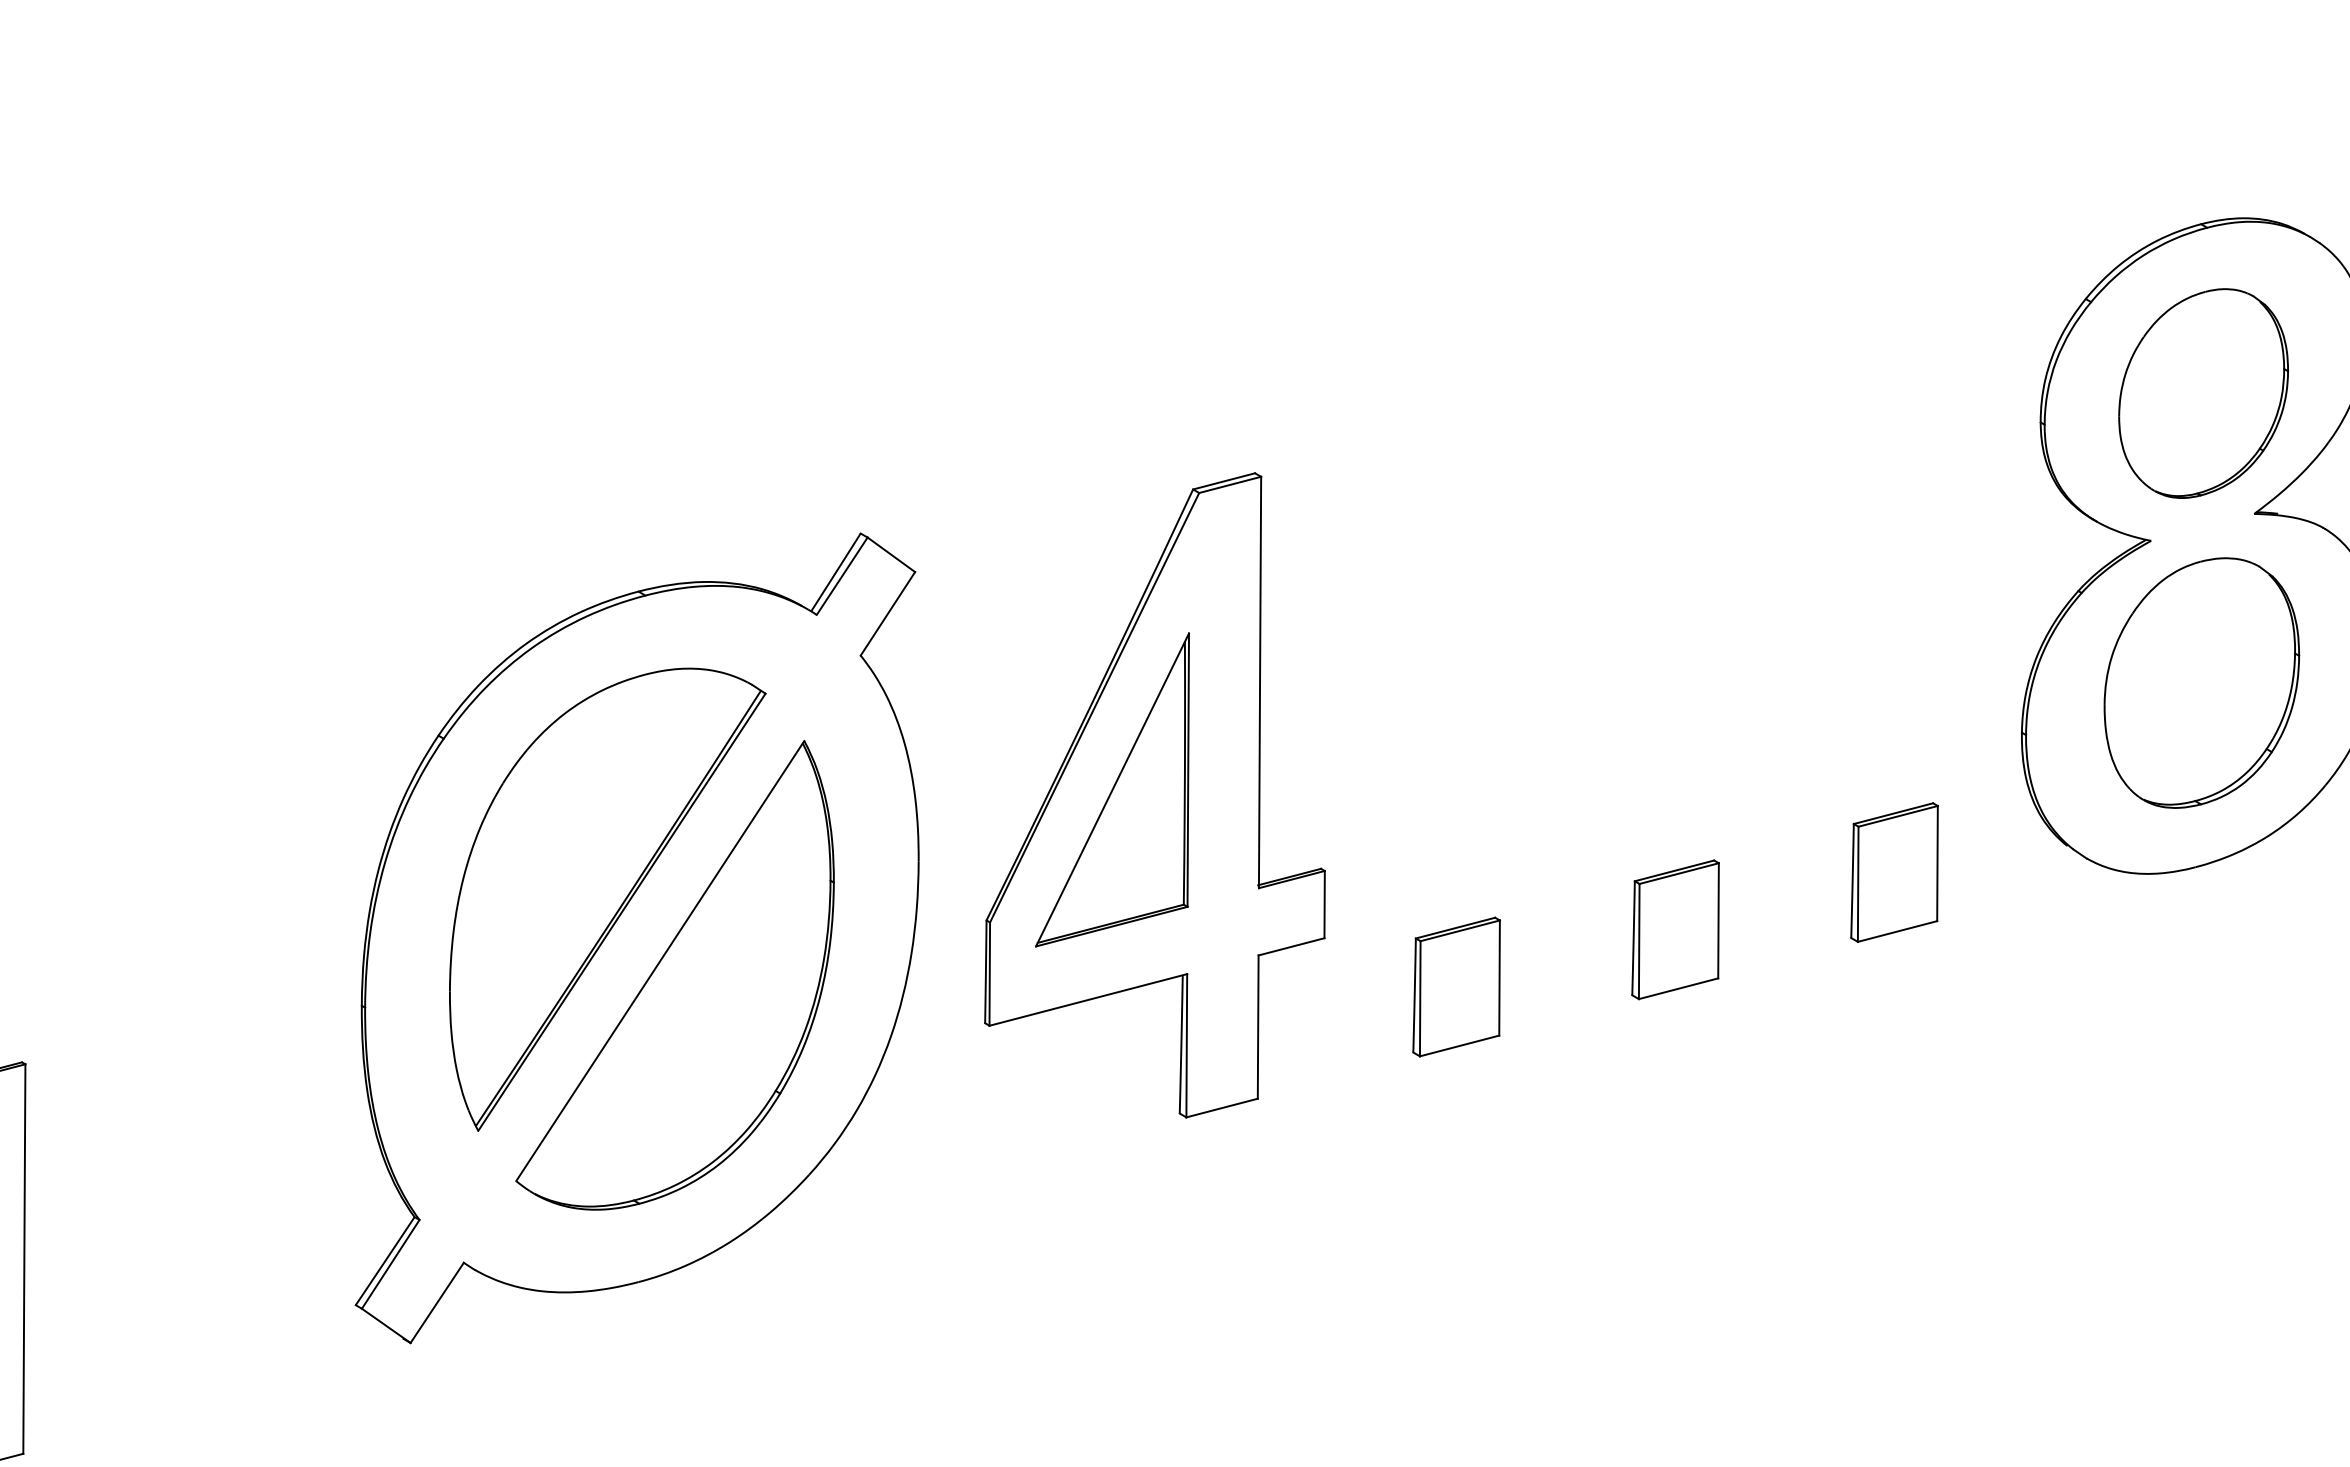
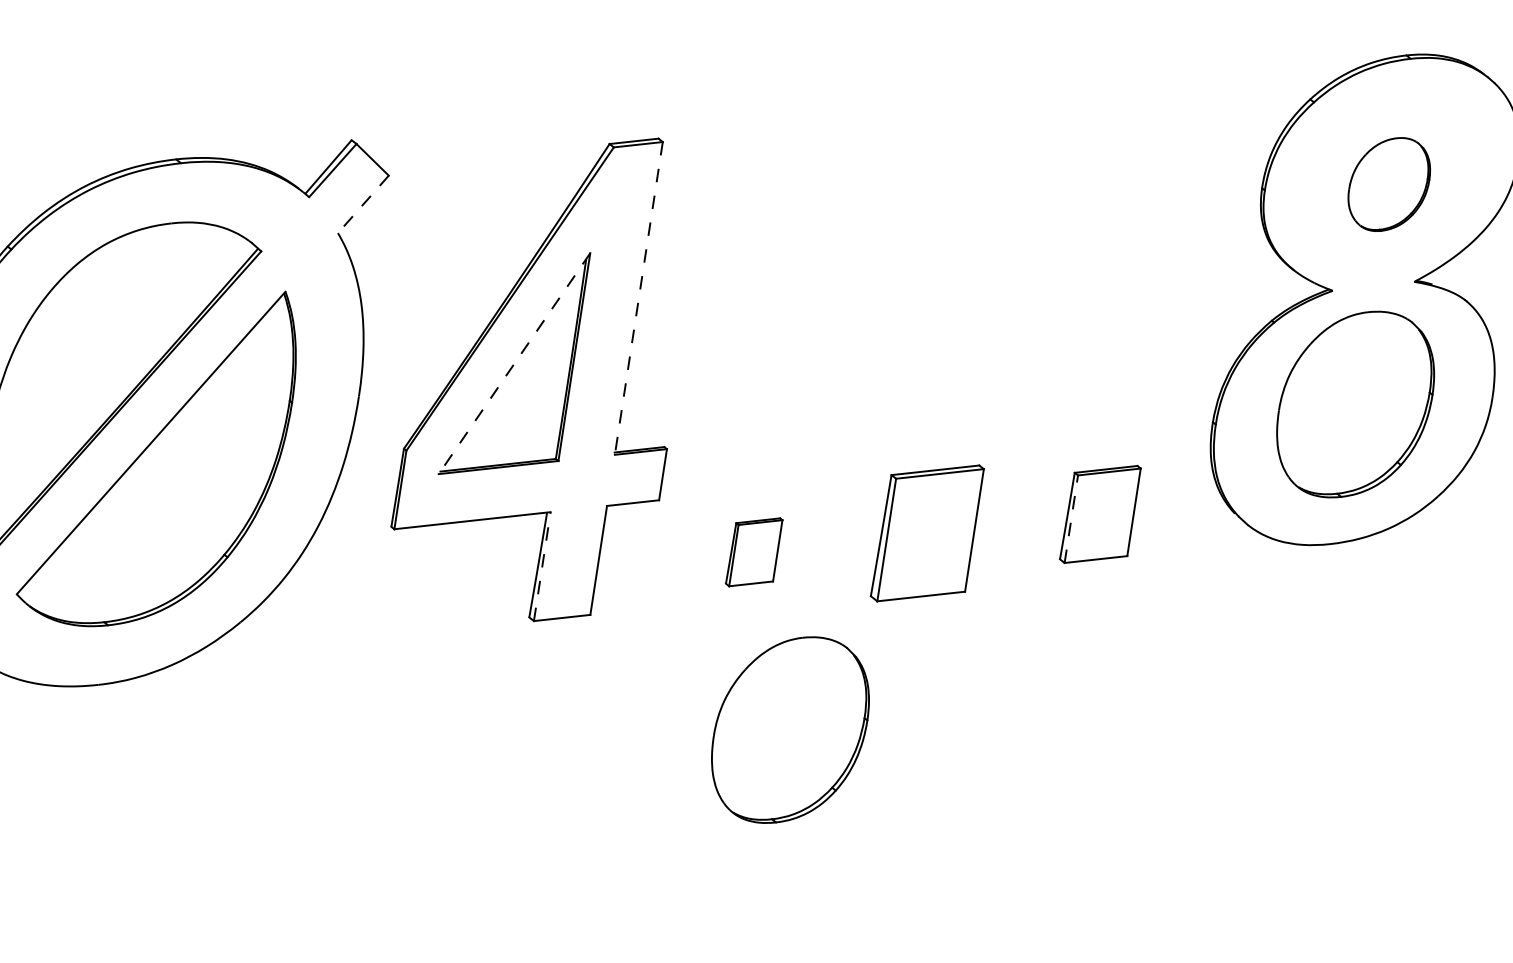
part: (2203, 393) -> (1389, 184), size x0.6
line: (887, 613) -> (363, 204), solid -> dashed
line: (1260, 682) -> (639, 298), solid -> dashed
line: (1112, 790) -> (514, 364), solid -> dashed
line: (1858, 884) -> (1071, 519), solid -> dashed
part: (1675, 929) -> (927, 533), size x1.4
part: (1456, 986) -> (754, 551), size x0.7
line: (1186, 1045) -> (542, 566), solid -> dashed
part: (1536, 1208) -> (790, 729), added

